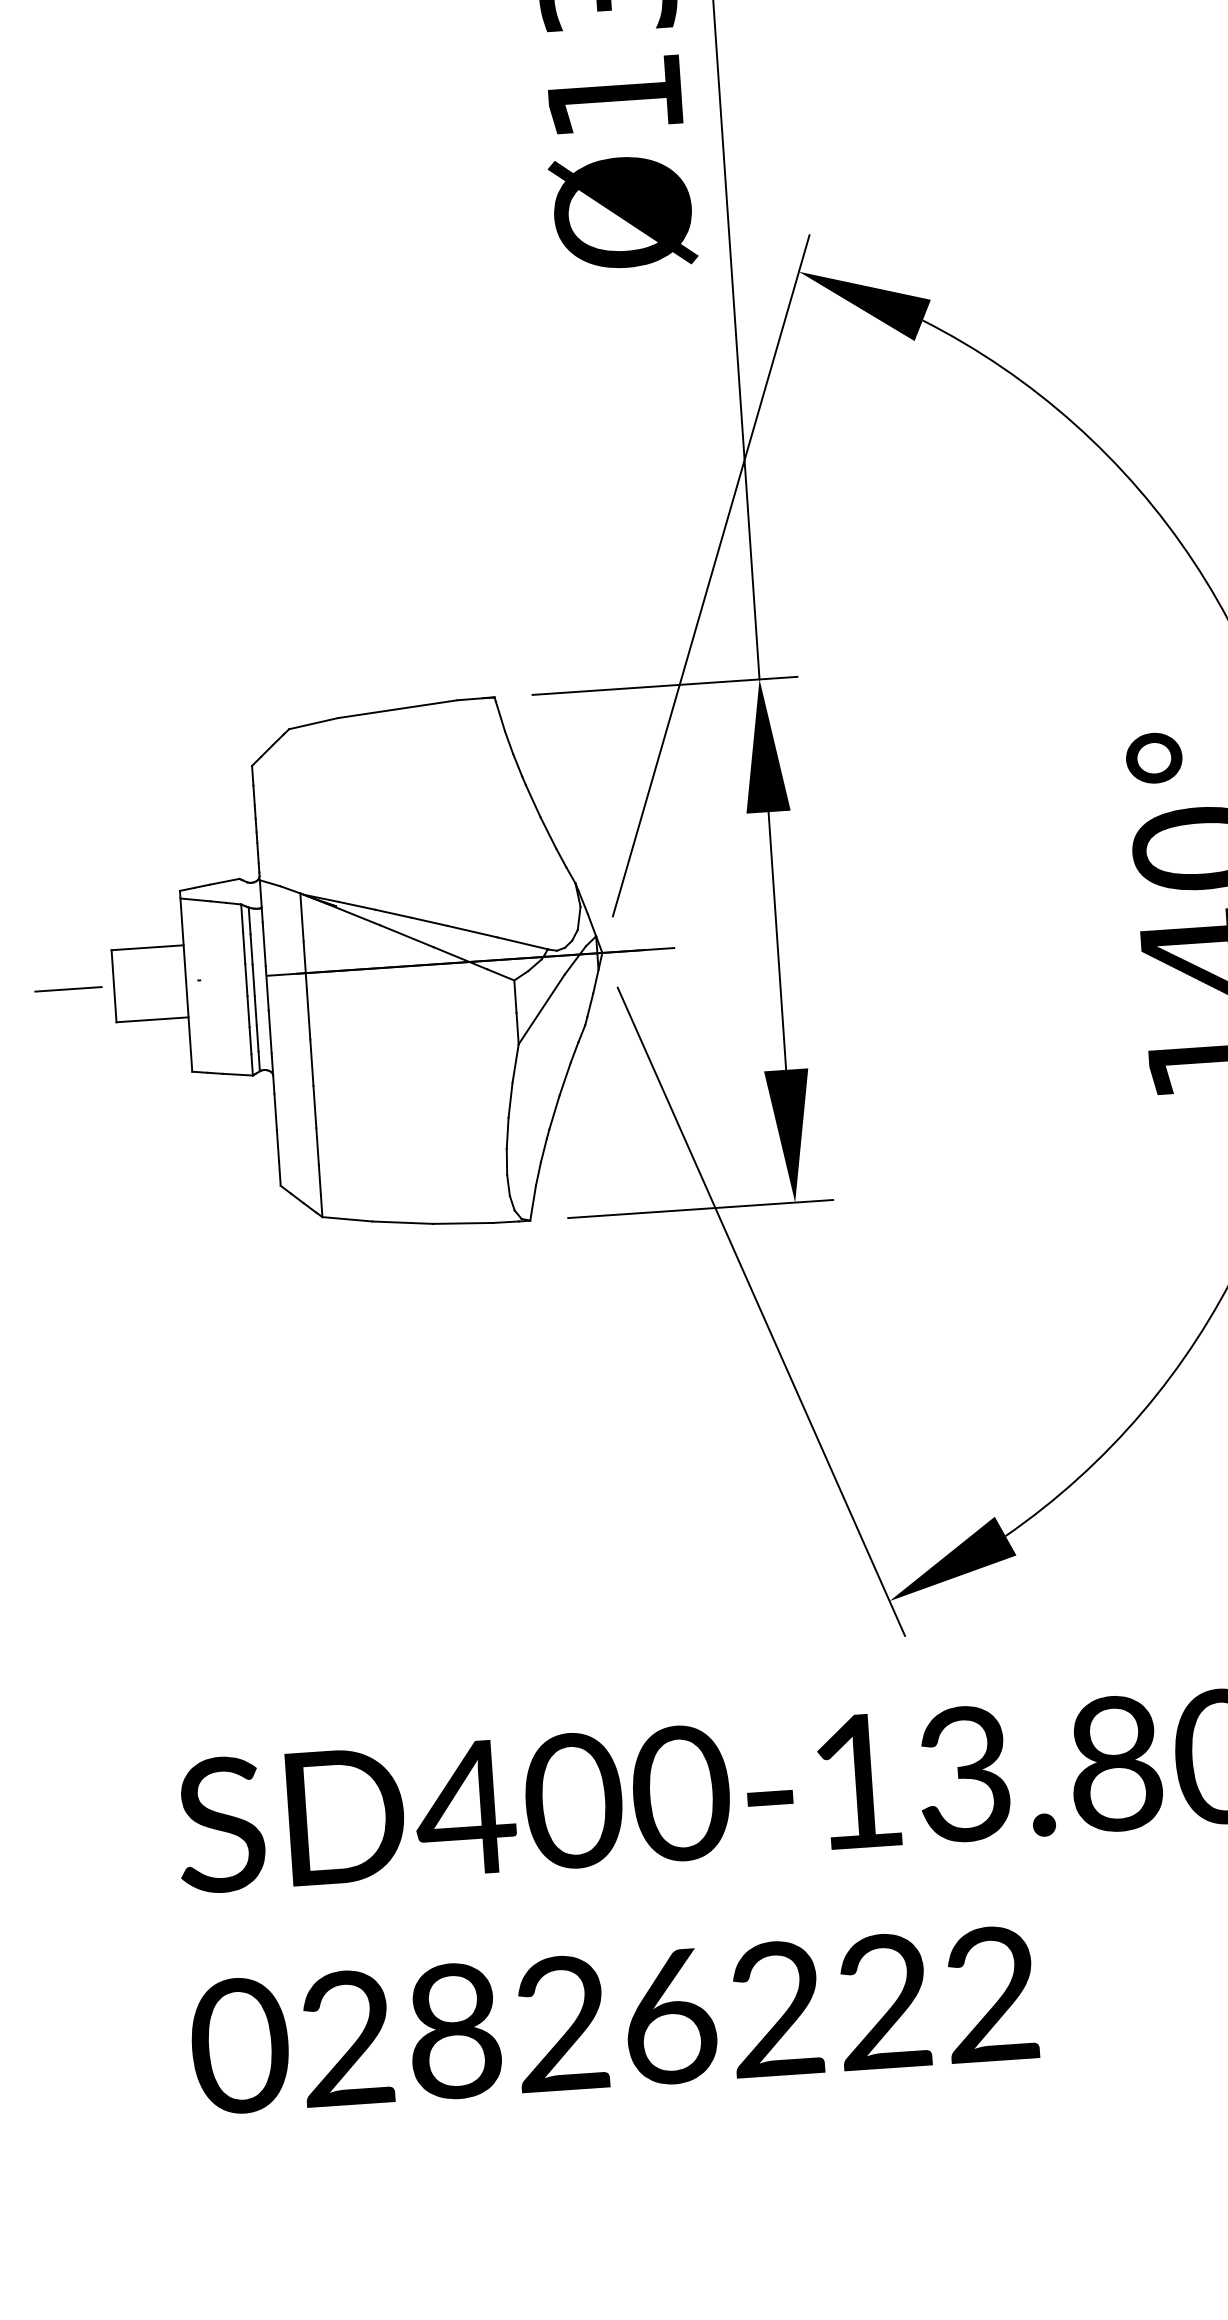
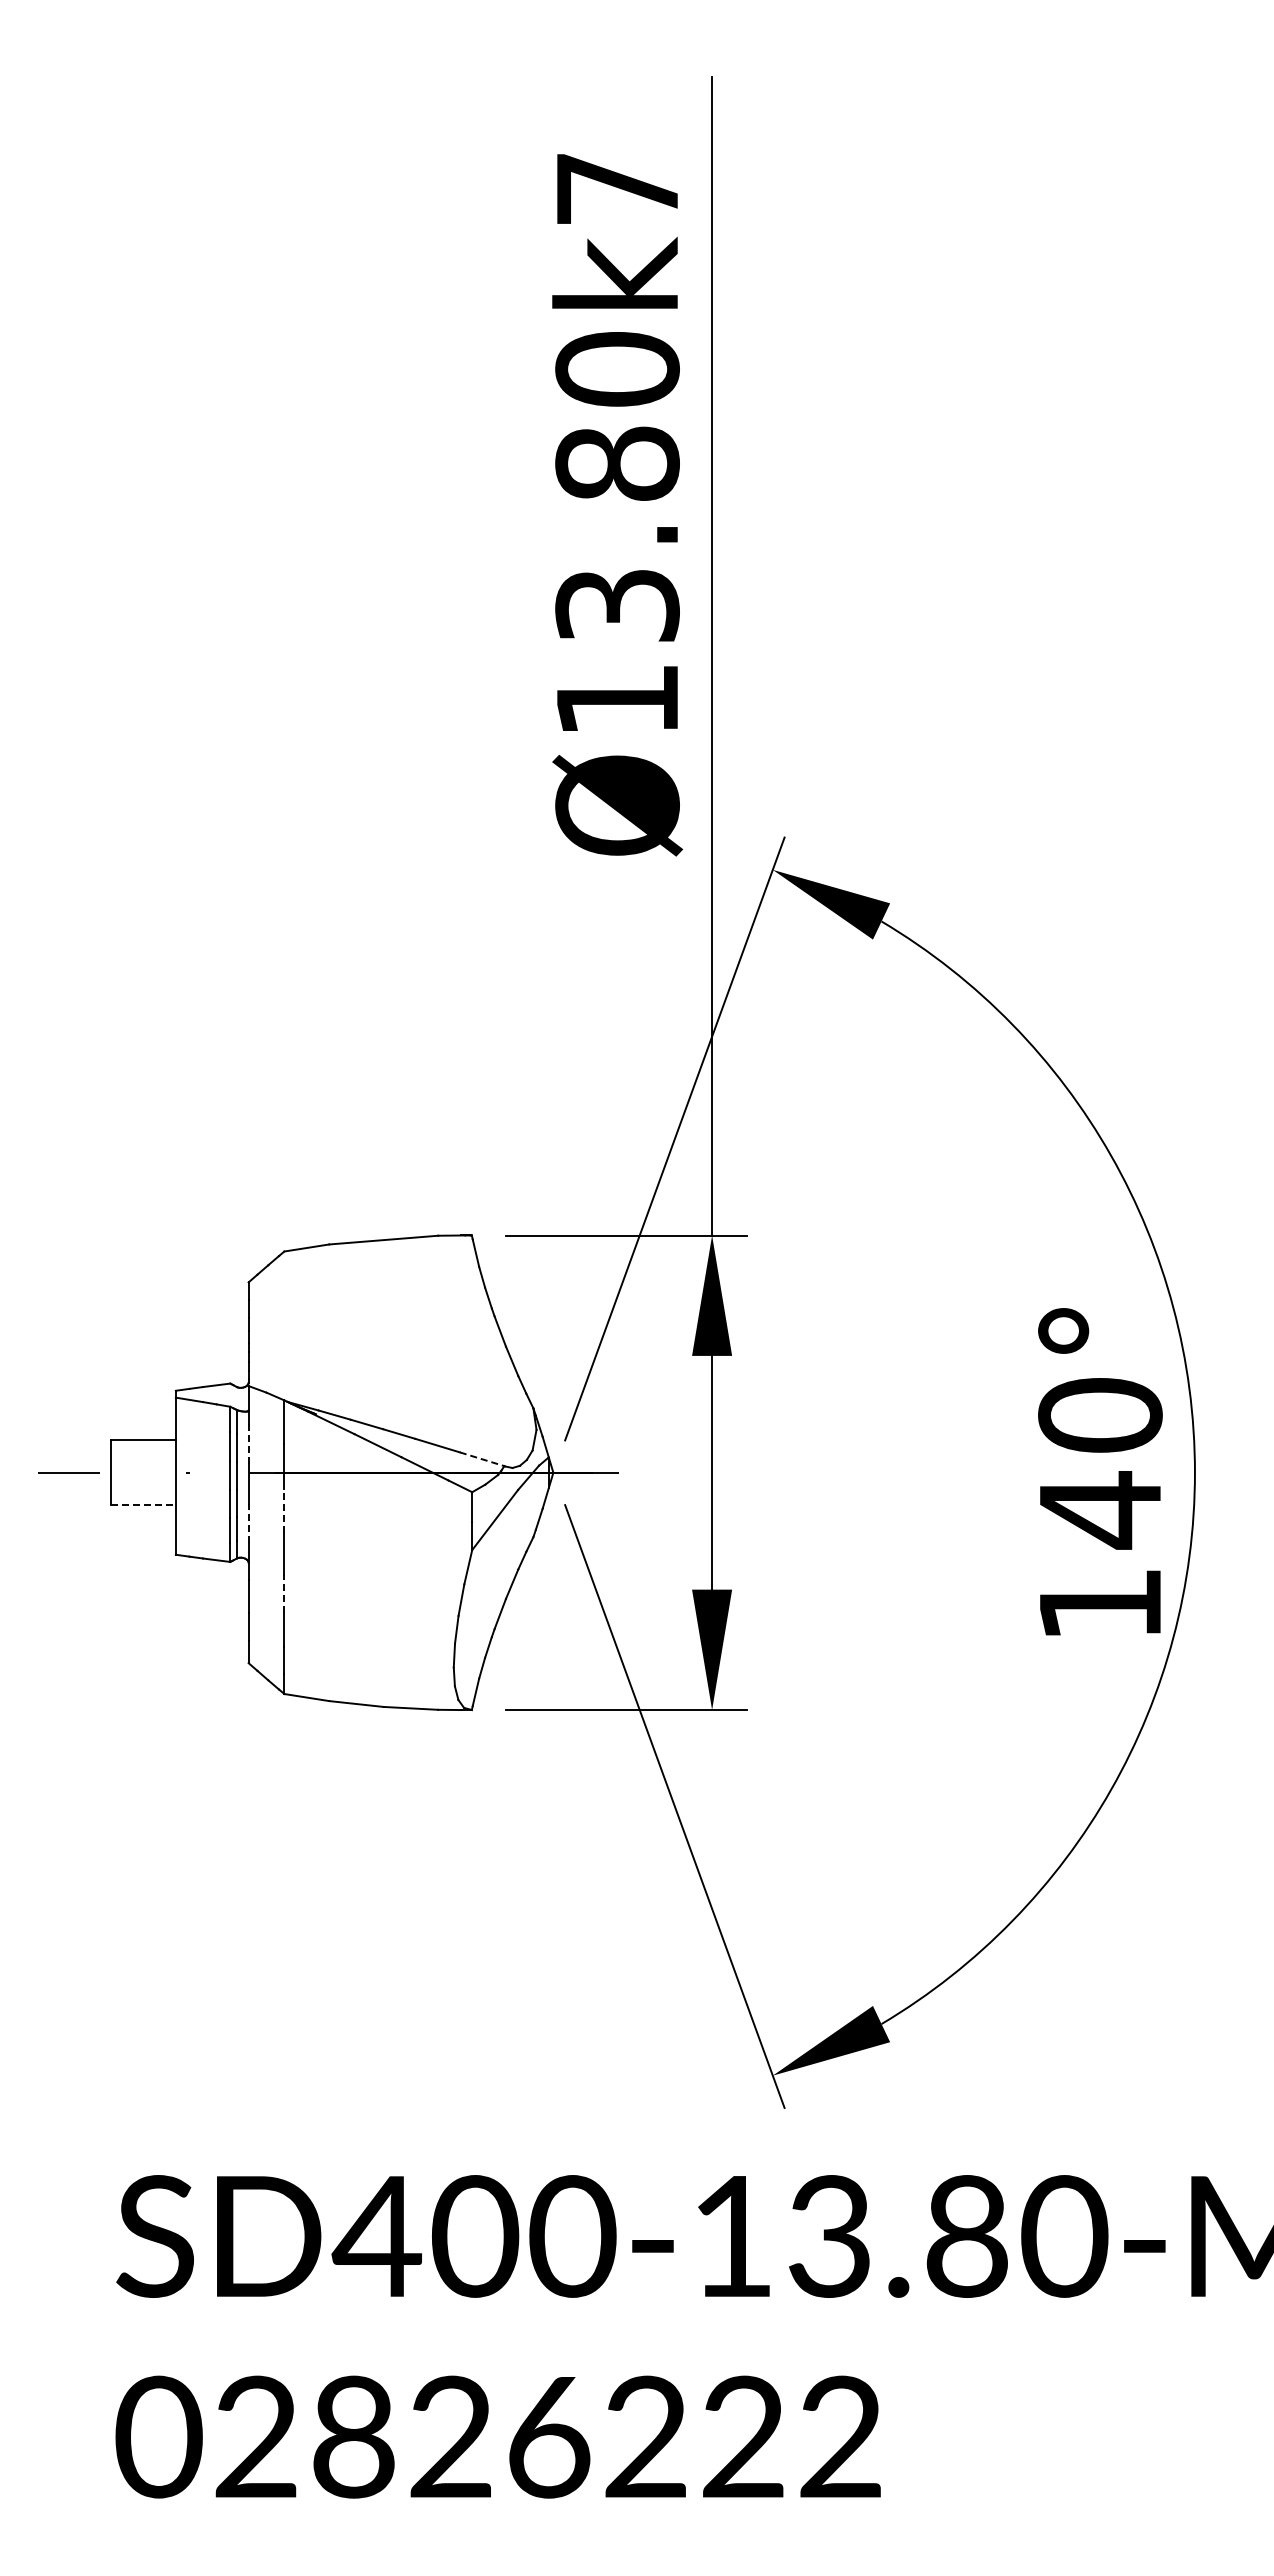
line: (523, 943) -> (482, 1459), solid -> dashed
line: (264, 944) -> (248, 1444), solid -> dashed
line: (308, 1014) -> (284, 1510), solid -> dashed
line: (152, 1019) -> (143, 1505), solid -> dashed
line: (270, 1031) -> (248, 1523), solid -> dashed
line: (314, 1106) -> (284, 1593), solid -> dashed

